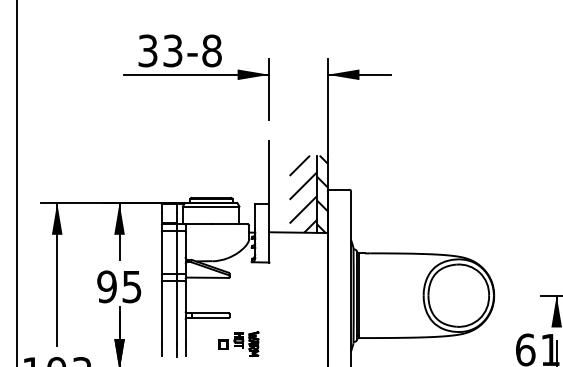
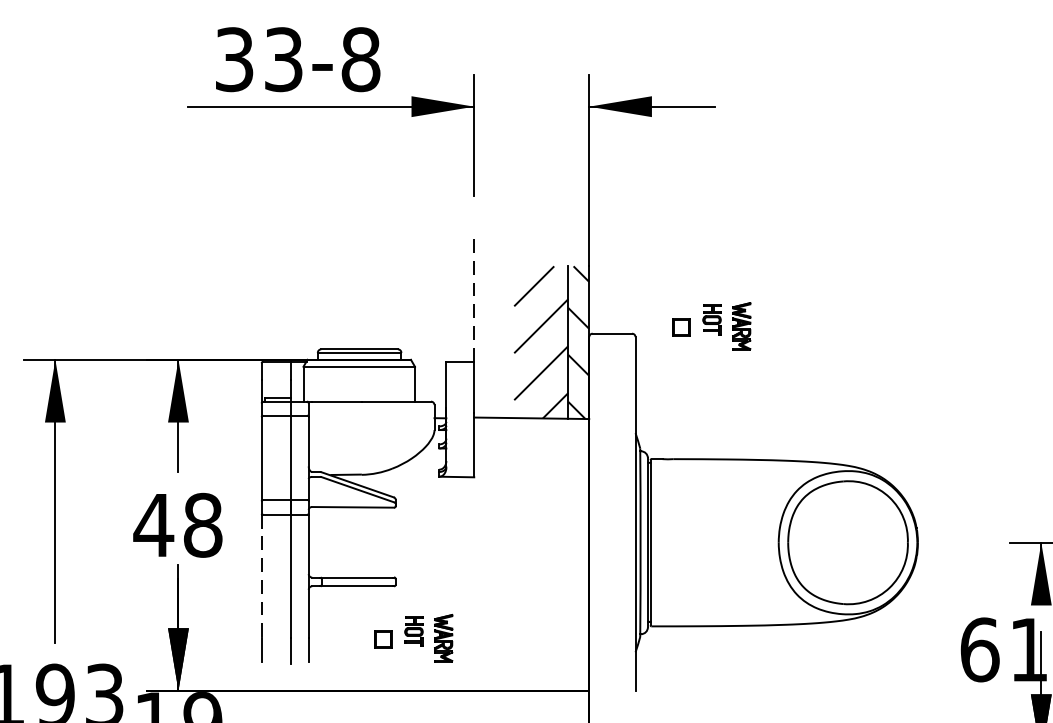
line: (269, 172) -> (474, 299), solid -> dashed
part: (389, 185) -> (711, 325), added
text: (118, 286) -> (176, 524), 95 -> 48
line: (161, 313) -> (261, 577), solid -> dashed

